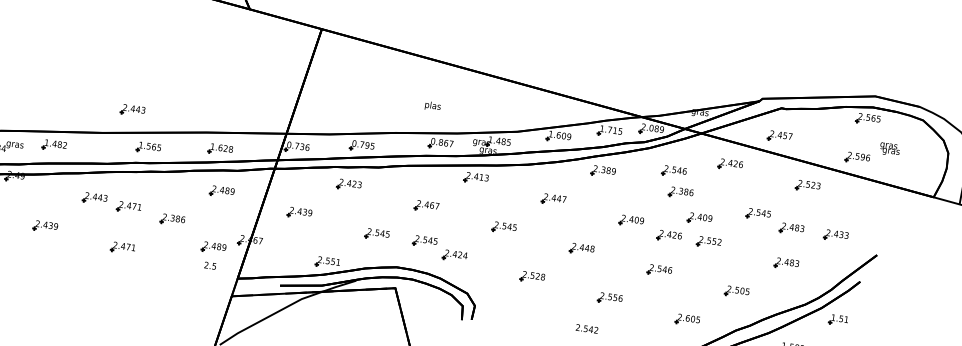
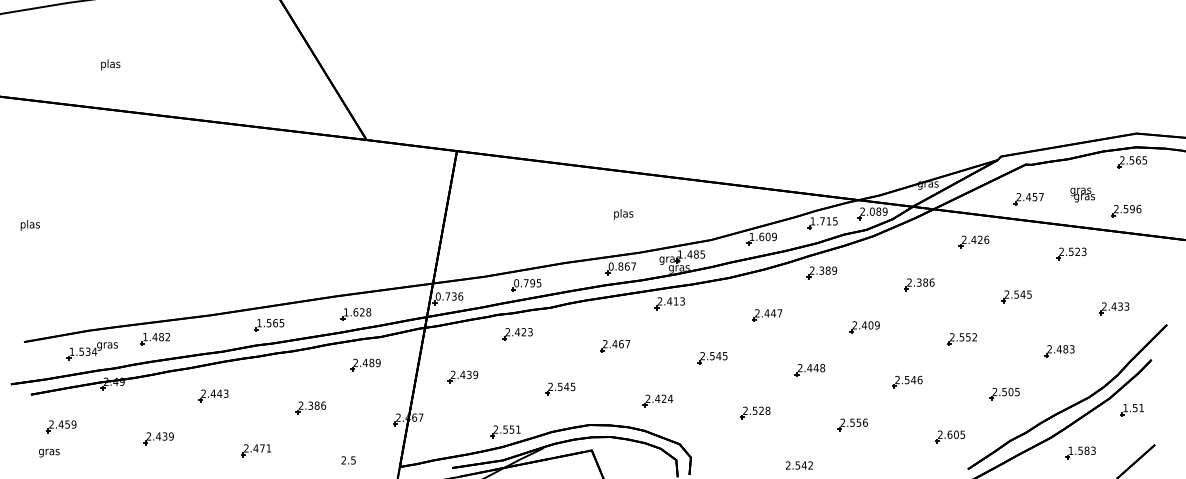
text: (432, 106) -> (623, 214), moved
part: (132, 110) -> (243, 282), removed
text: (889, 149) -> (1082, 194), moved
part: (674, 171) -> (907, 259), removed
part: (128, 207) -> (255, 400), removed
part: (699, 218) -> (946, 312), removed
part: (791, 229) -> (1059, 308), removed
part: (668, 235) -> (912, 338), removed
part: (425, 241) -> (619, 388), removed
part: (213, 247) -> (365, 433), removed
text: (210, 265) -> (348, 460), moved
text: (587, 328) -> (799, 465), moved

